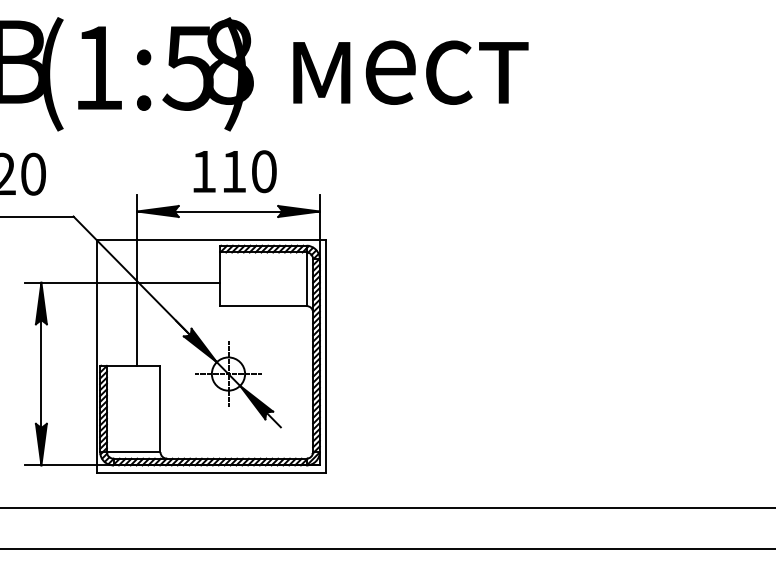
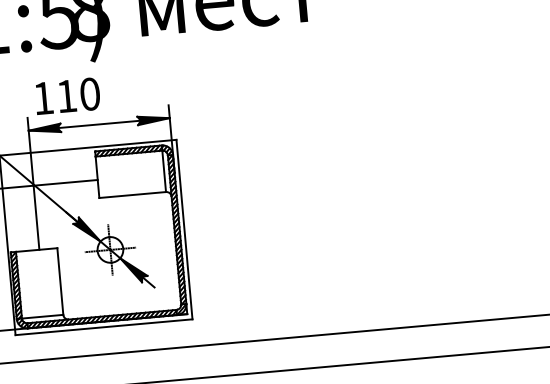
text: (234, 171) -> (67, 96), moved

